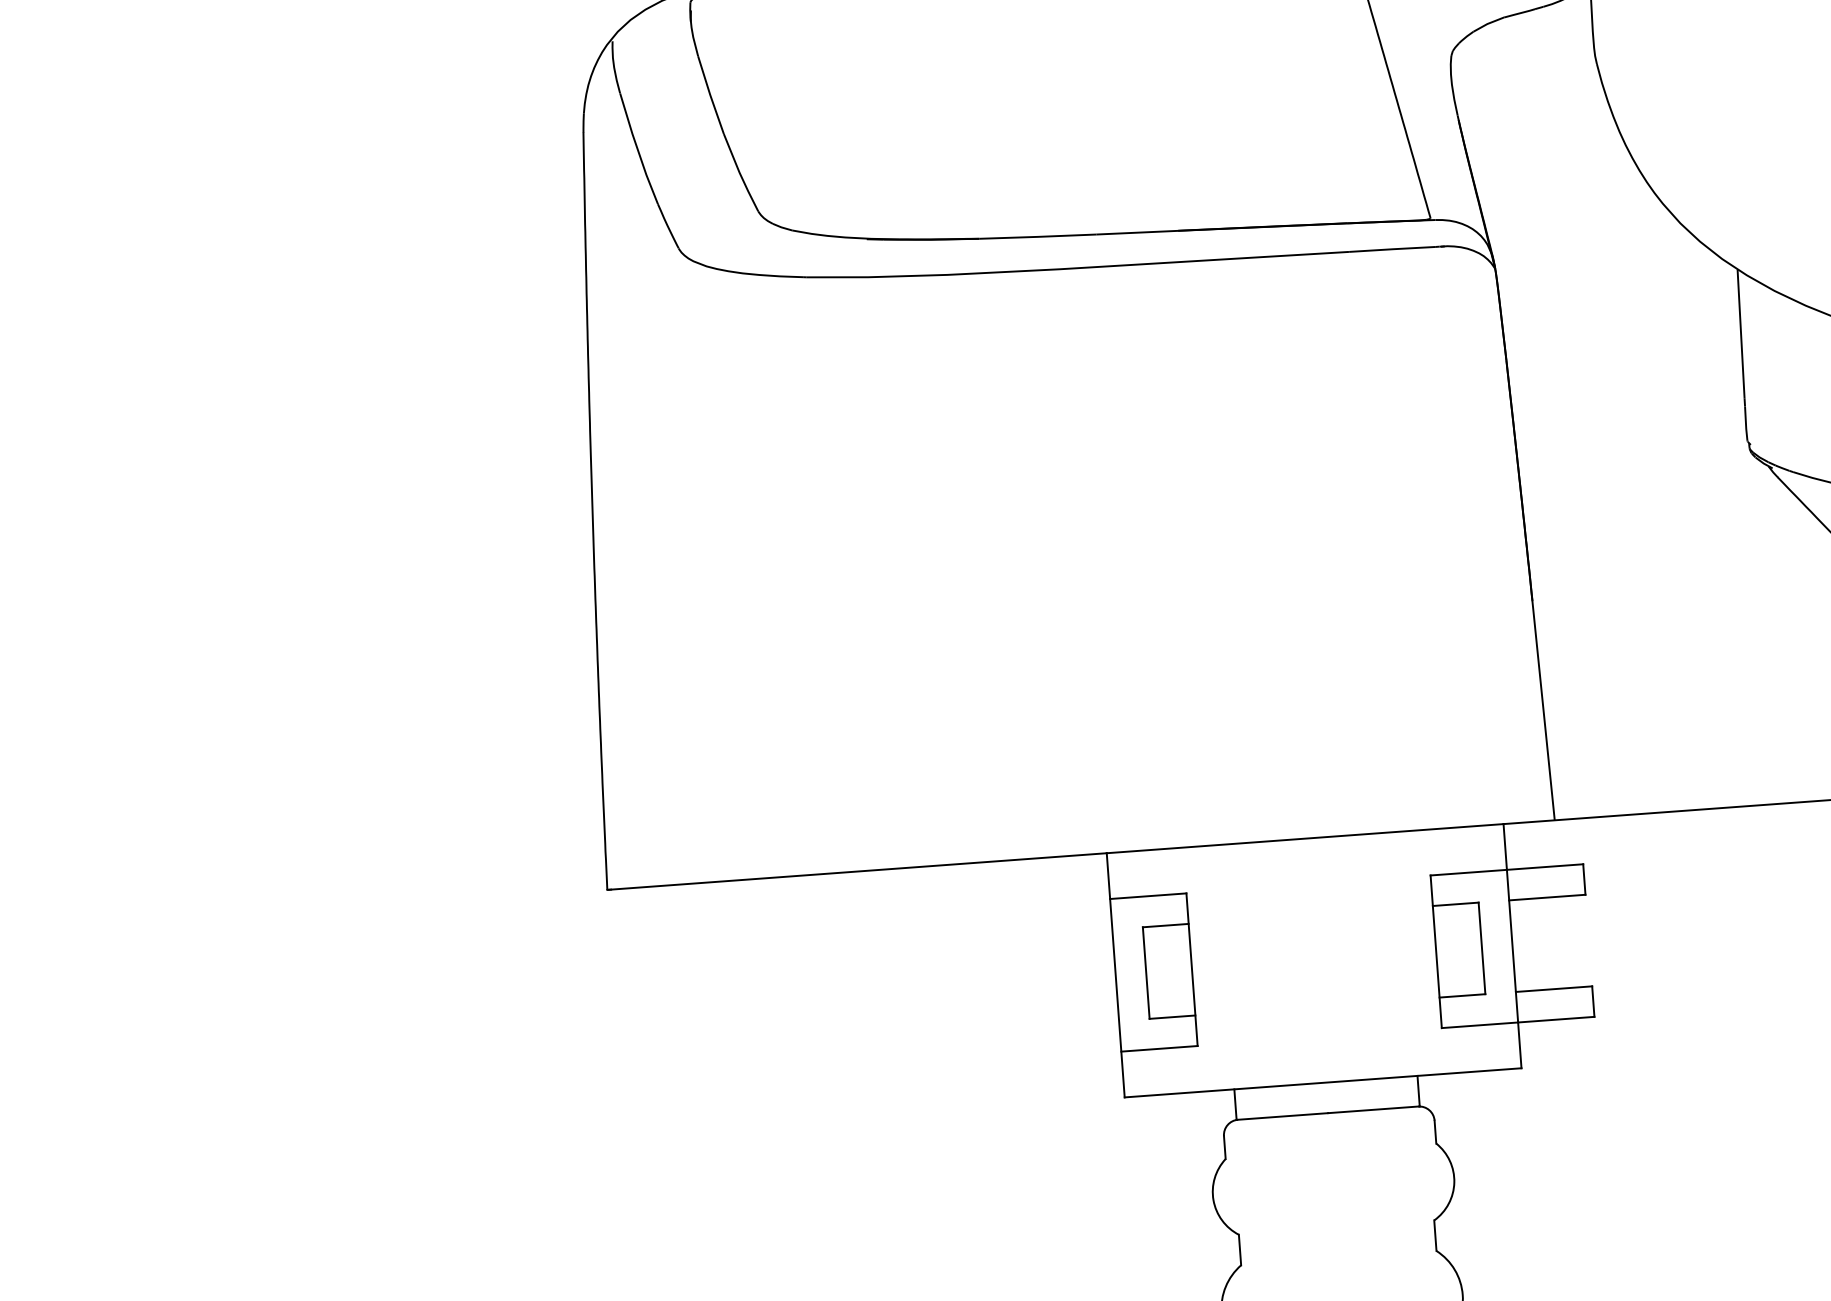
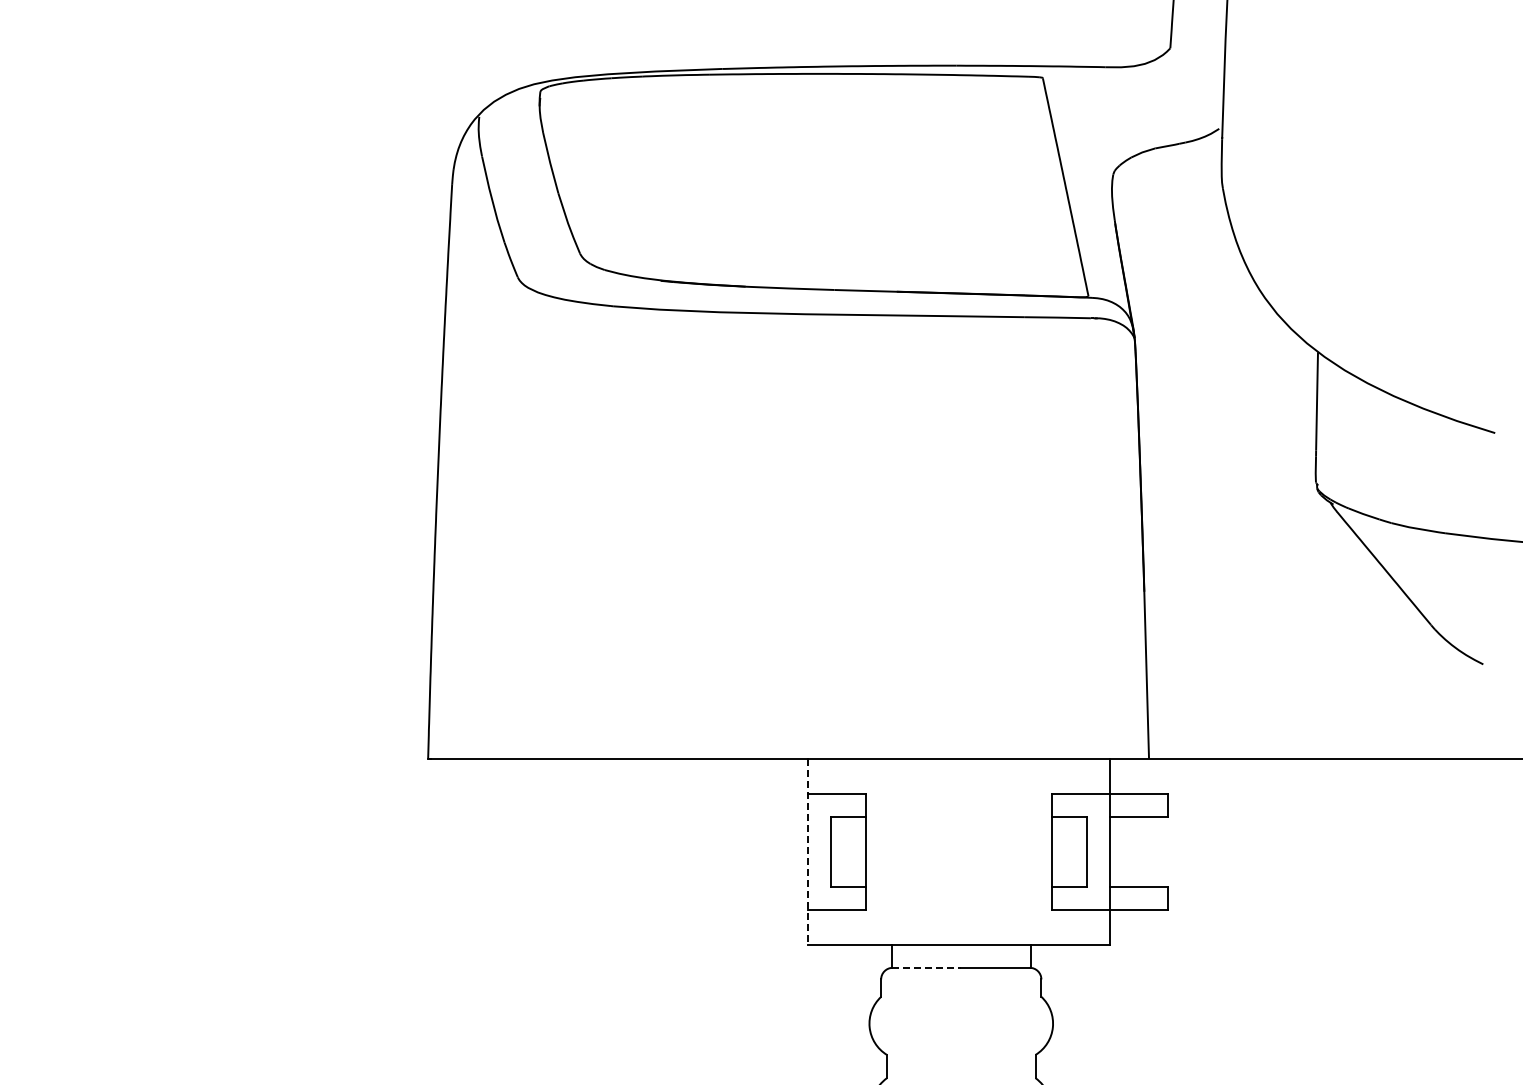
line: (1116, 975) -> (808, 851), solid -> dashed
line: (1282, 1116) -> (926, 967), solid -> dashed

